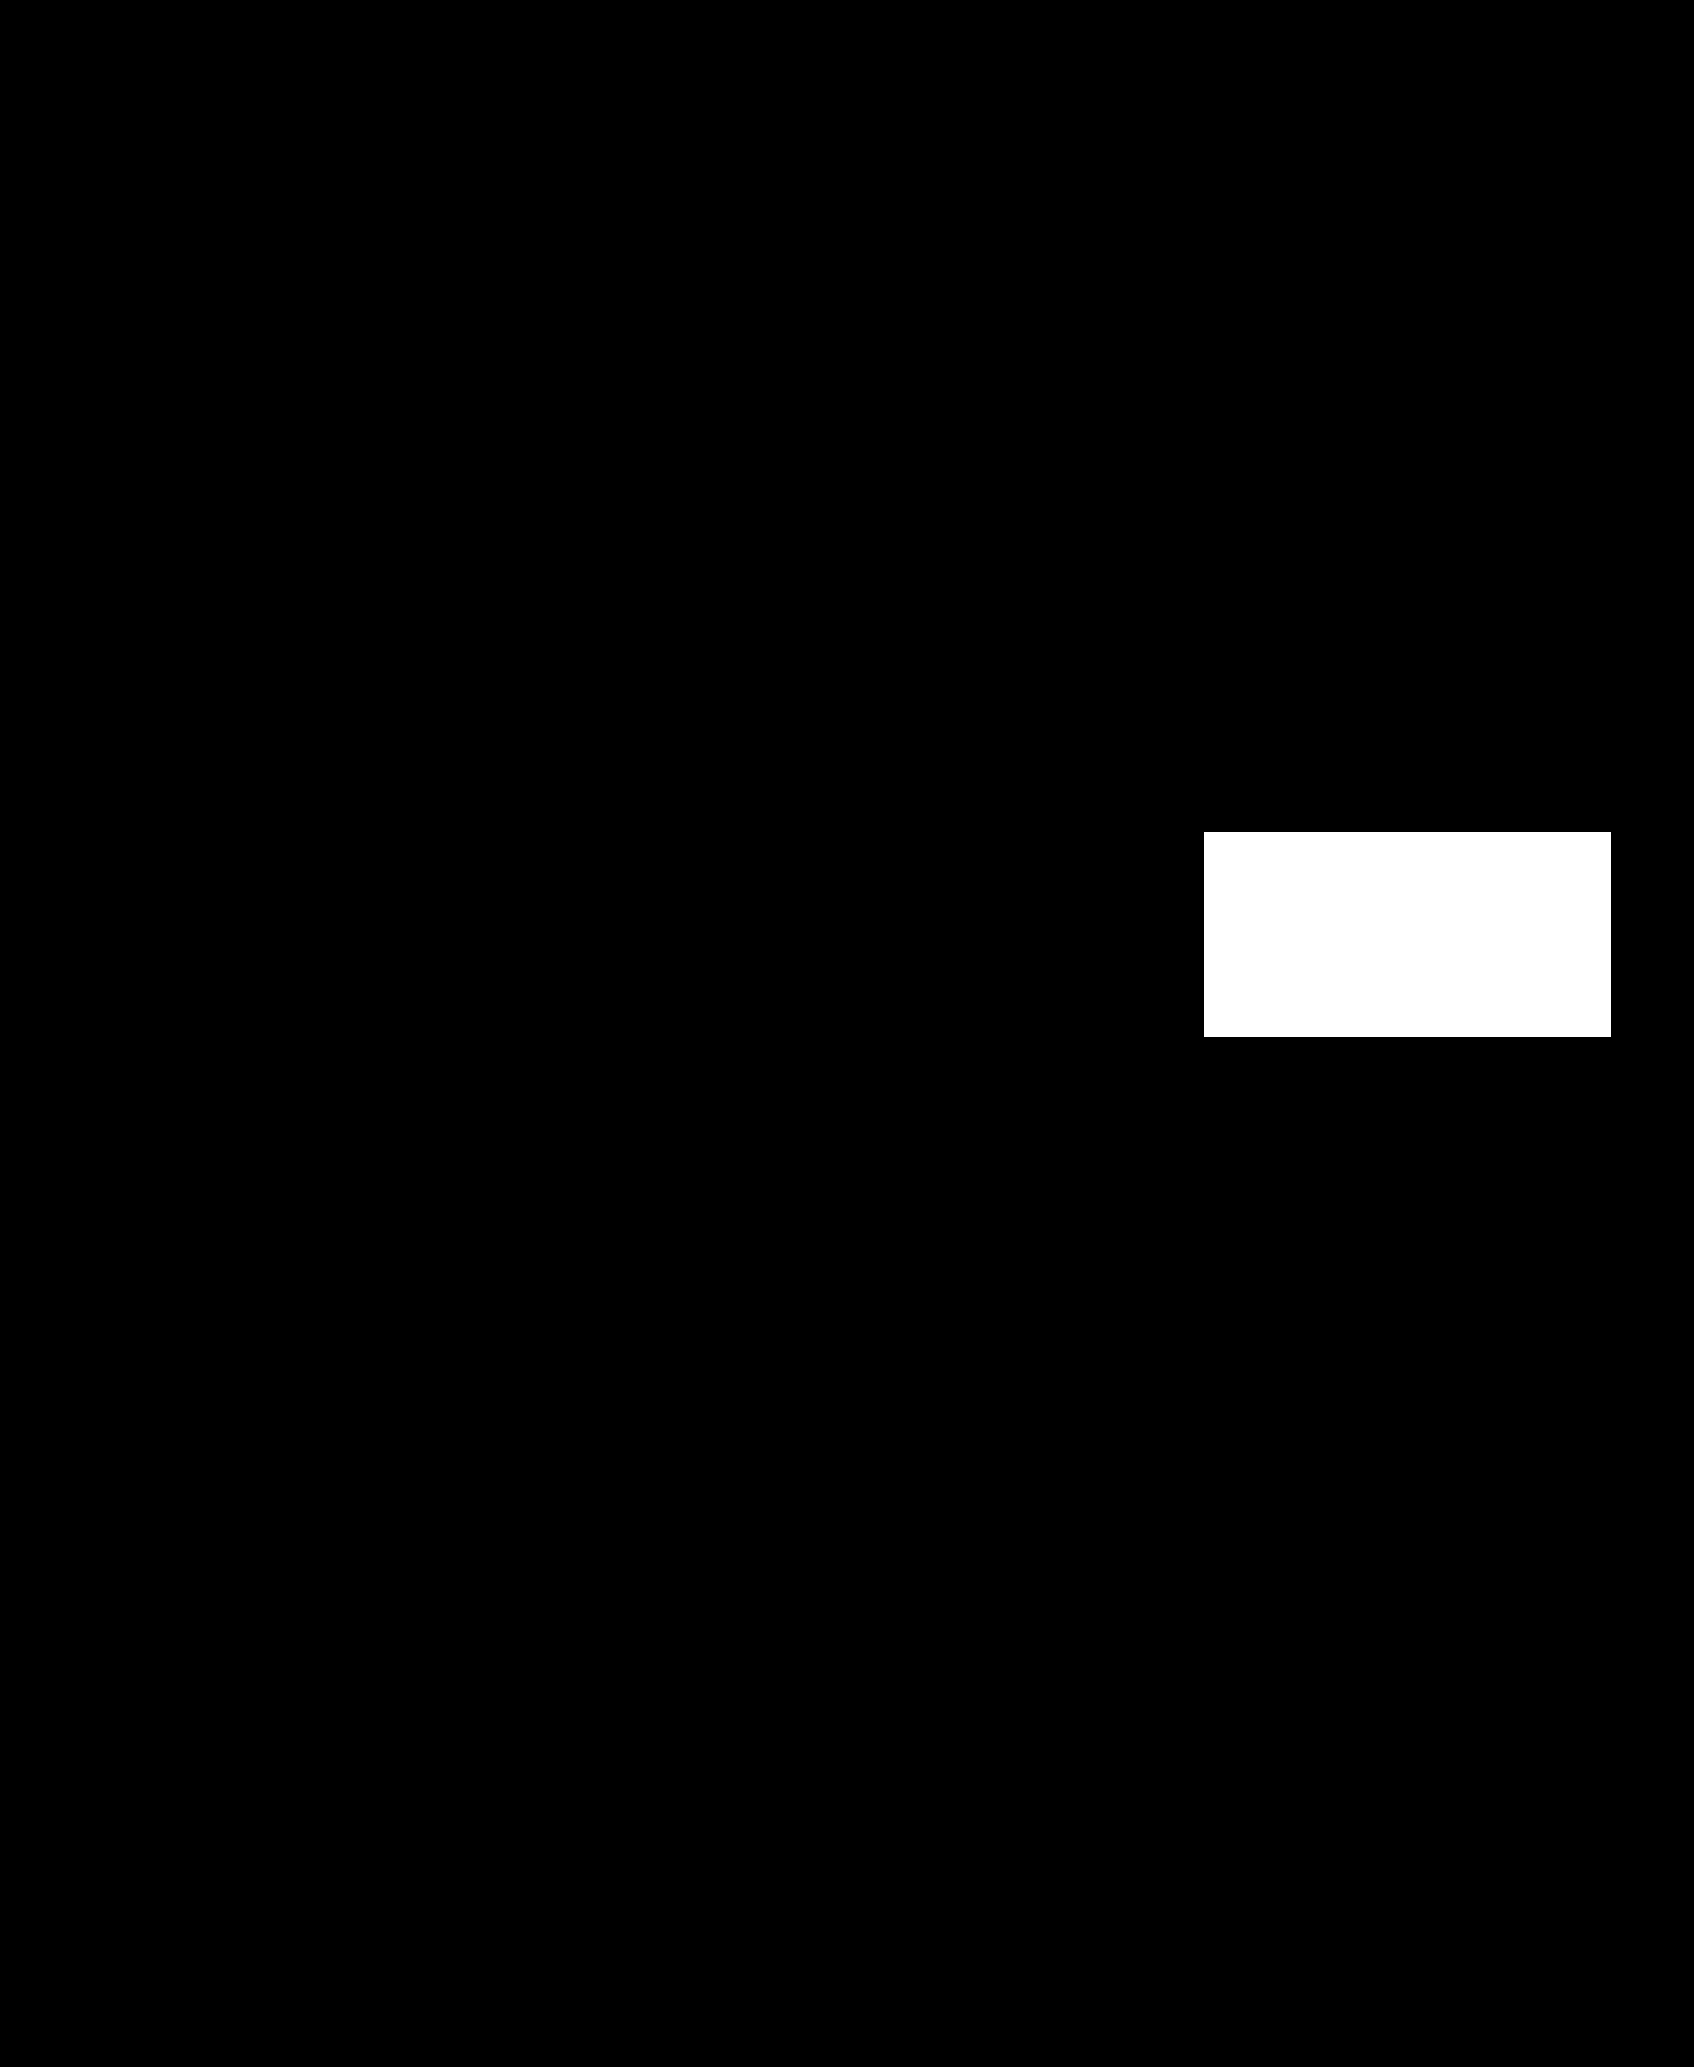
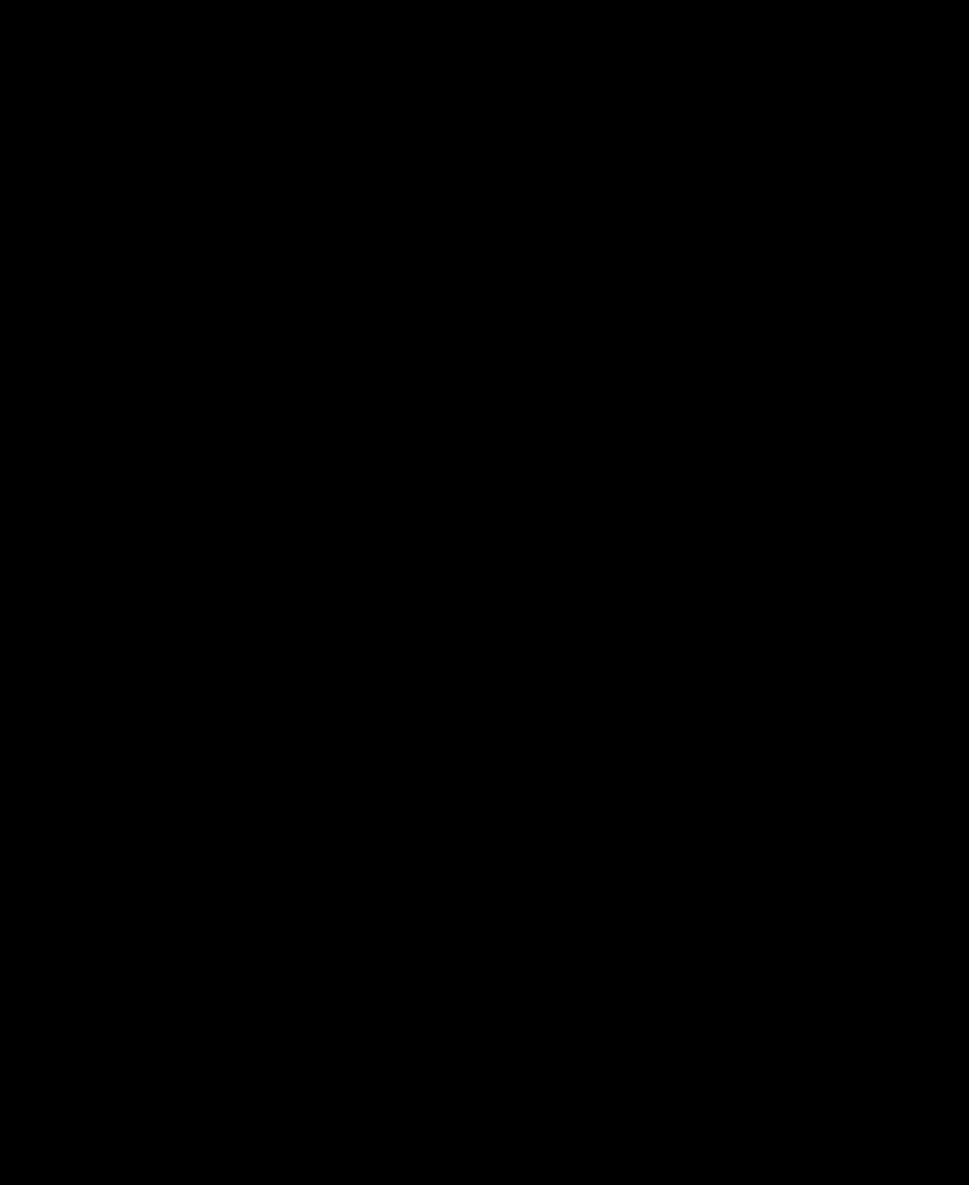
fill: (1406, 933) -> (740, 664), added

